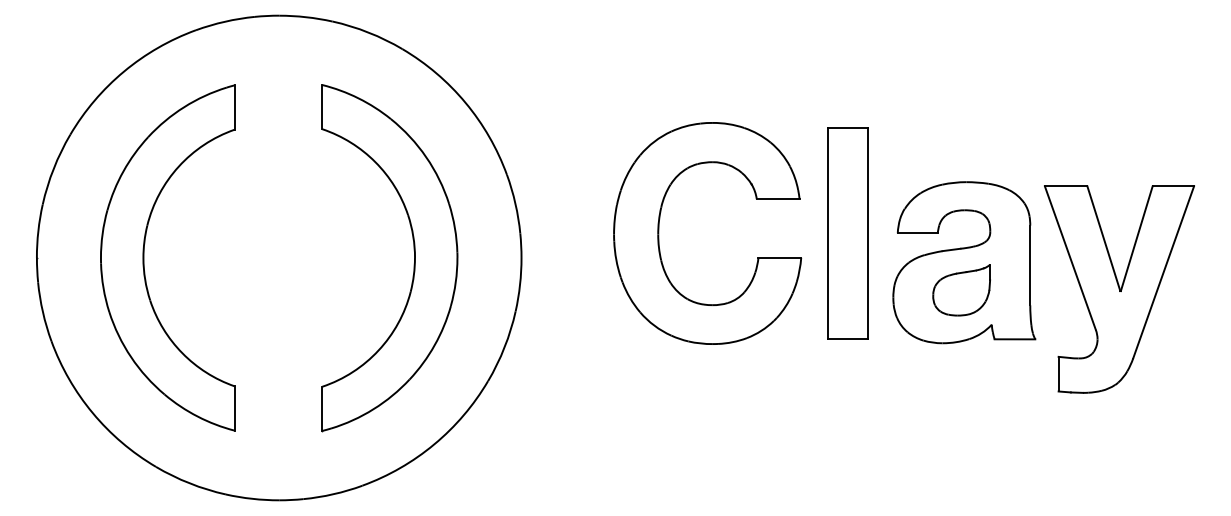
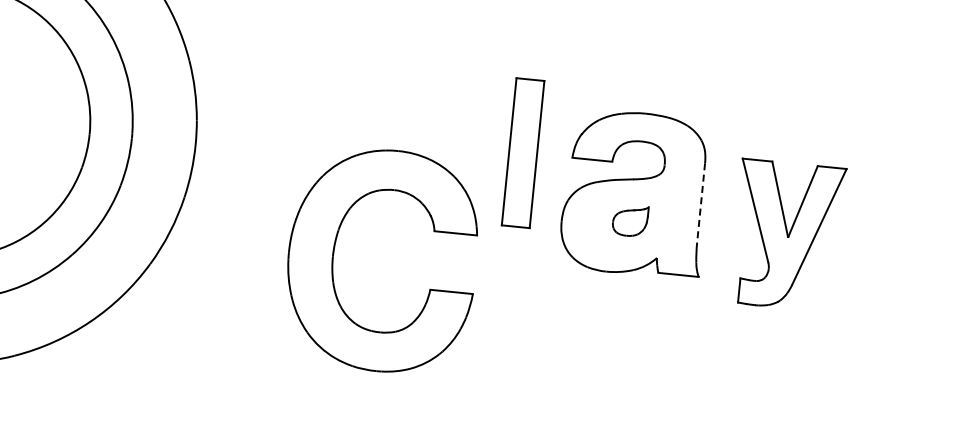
part: (659, 233) -> (334, 255), moved
part: (847, 233) -> (522, 152), size x0.7
line: (1030, 265) -> (701, 202), solid -> dashed
part: (1119, 289) -> (787, 235), size x0.7
part: (961, 290) -> (630, 221), size x0.6

